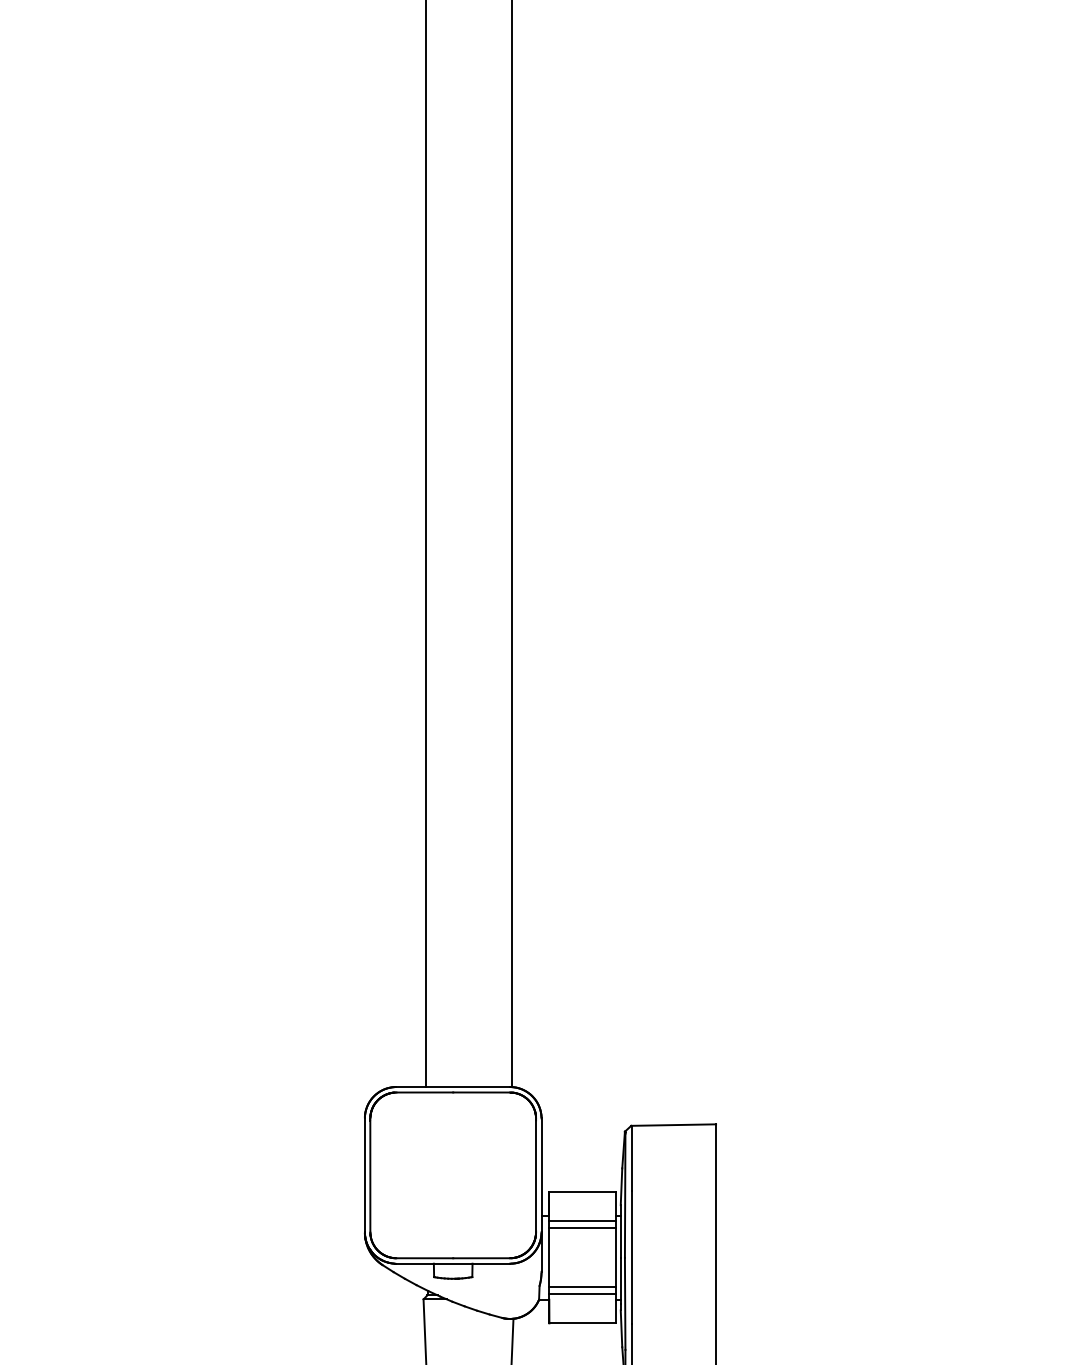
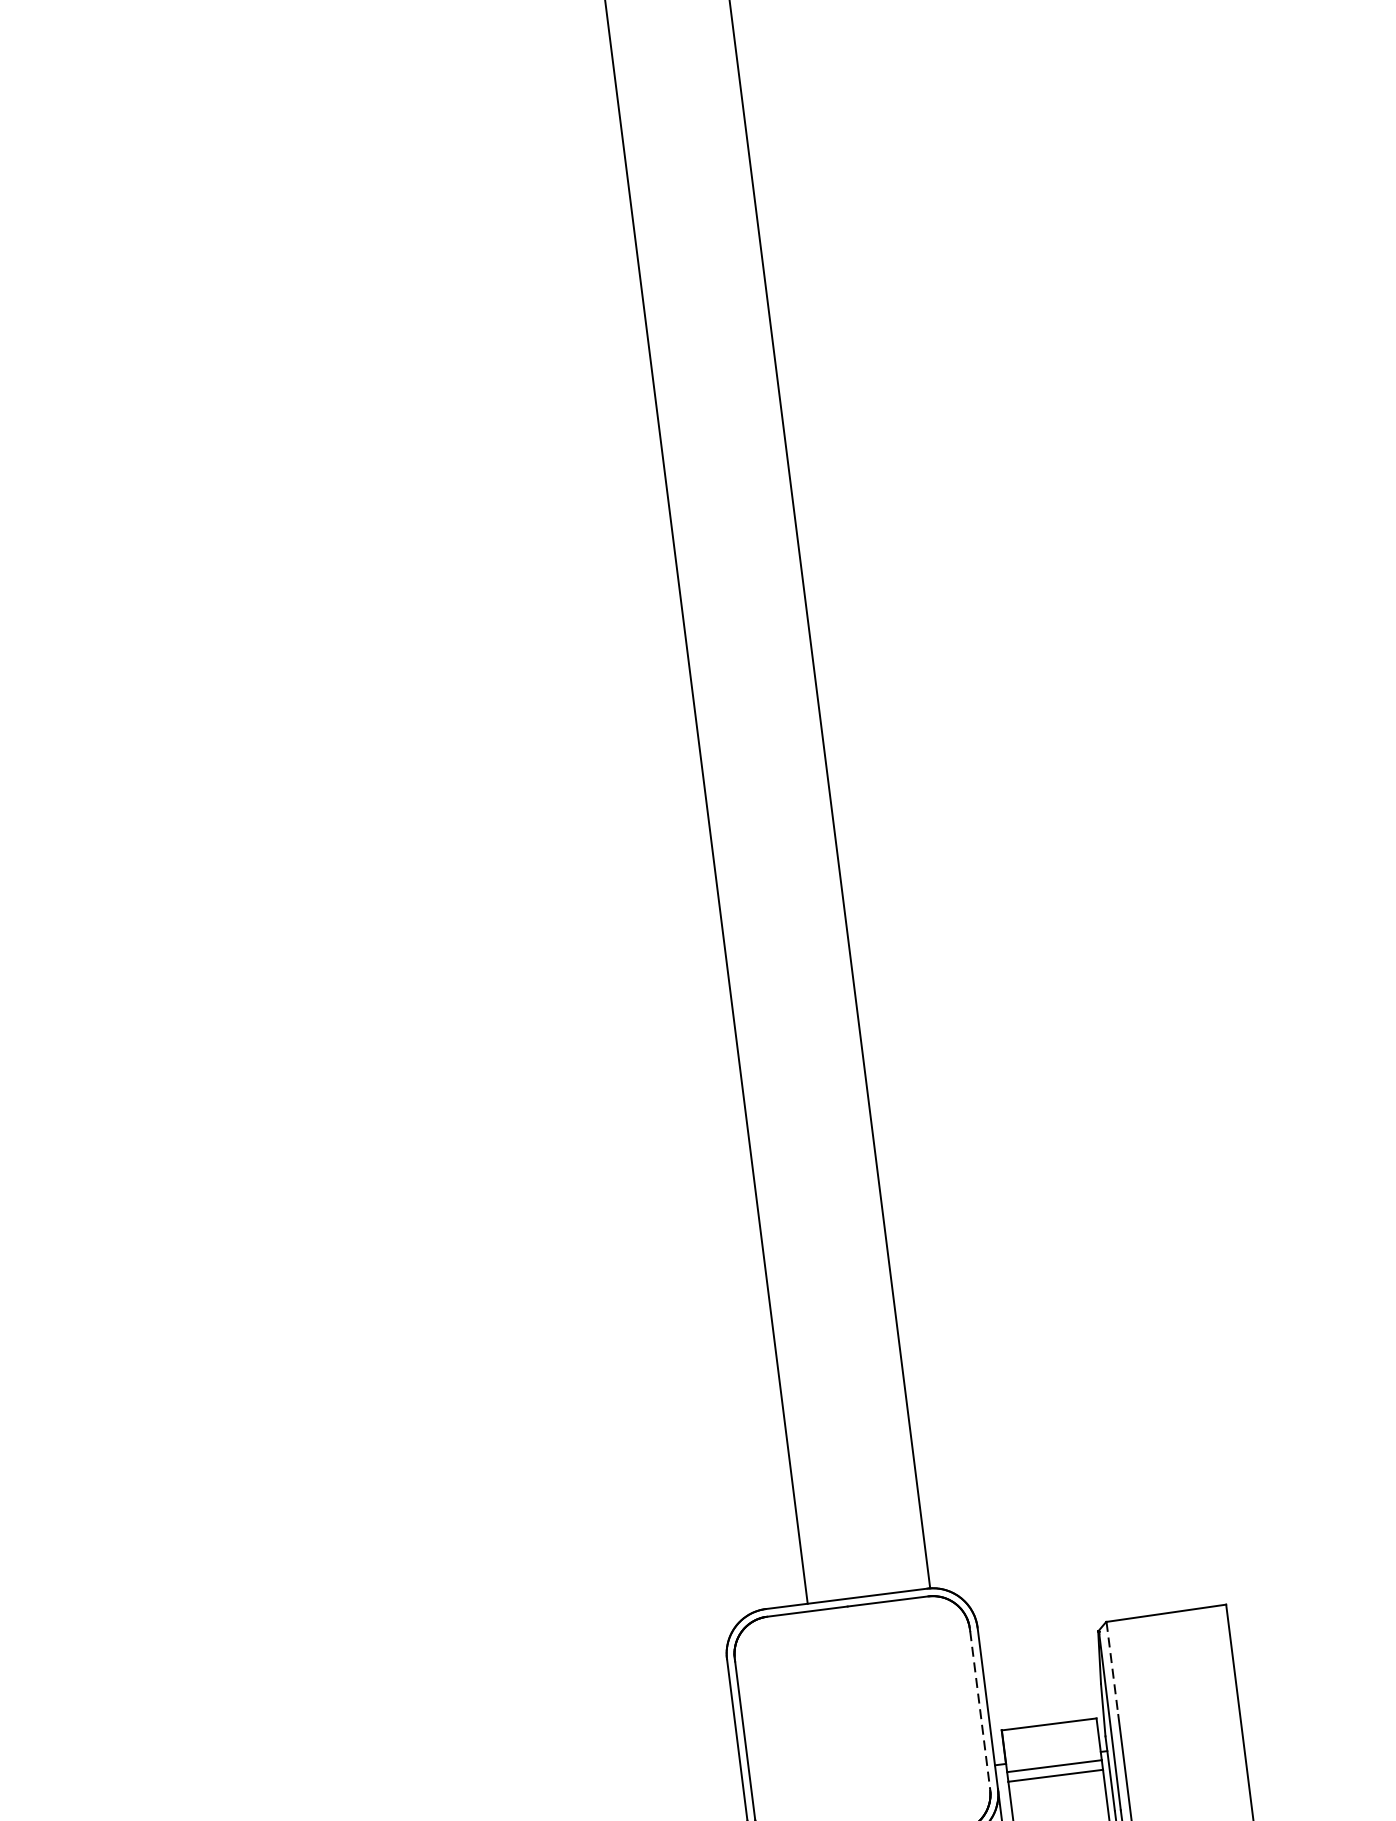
line: (631, 1158) -> (1112, 1668), solid -> dashed
line: (536, 1175) -> (980, 1709), solid -> dashed

